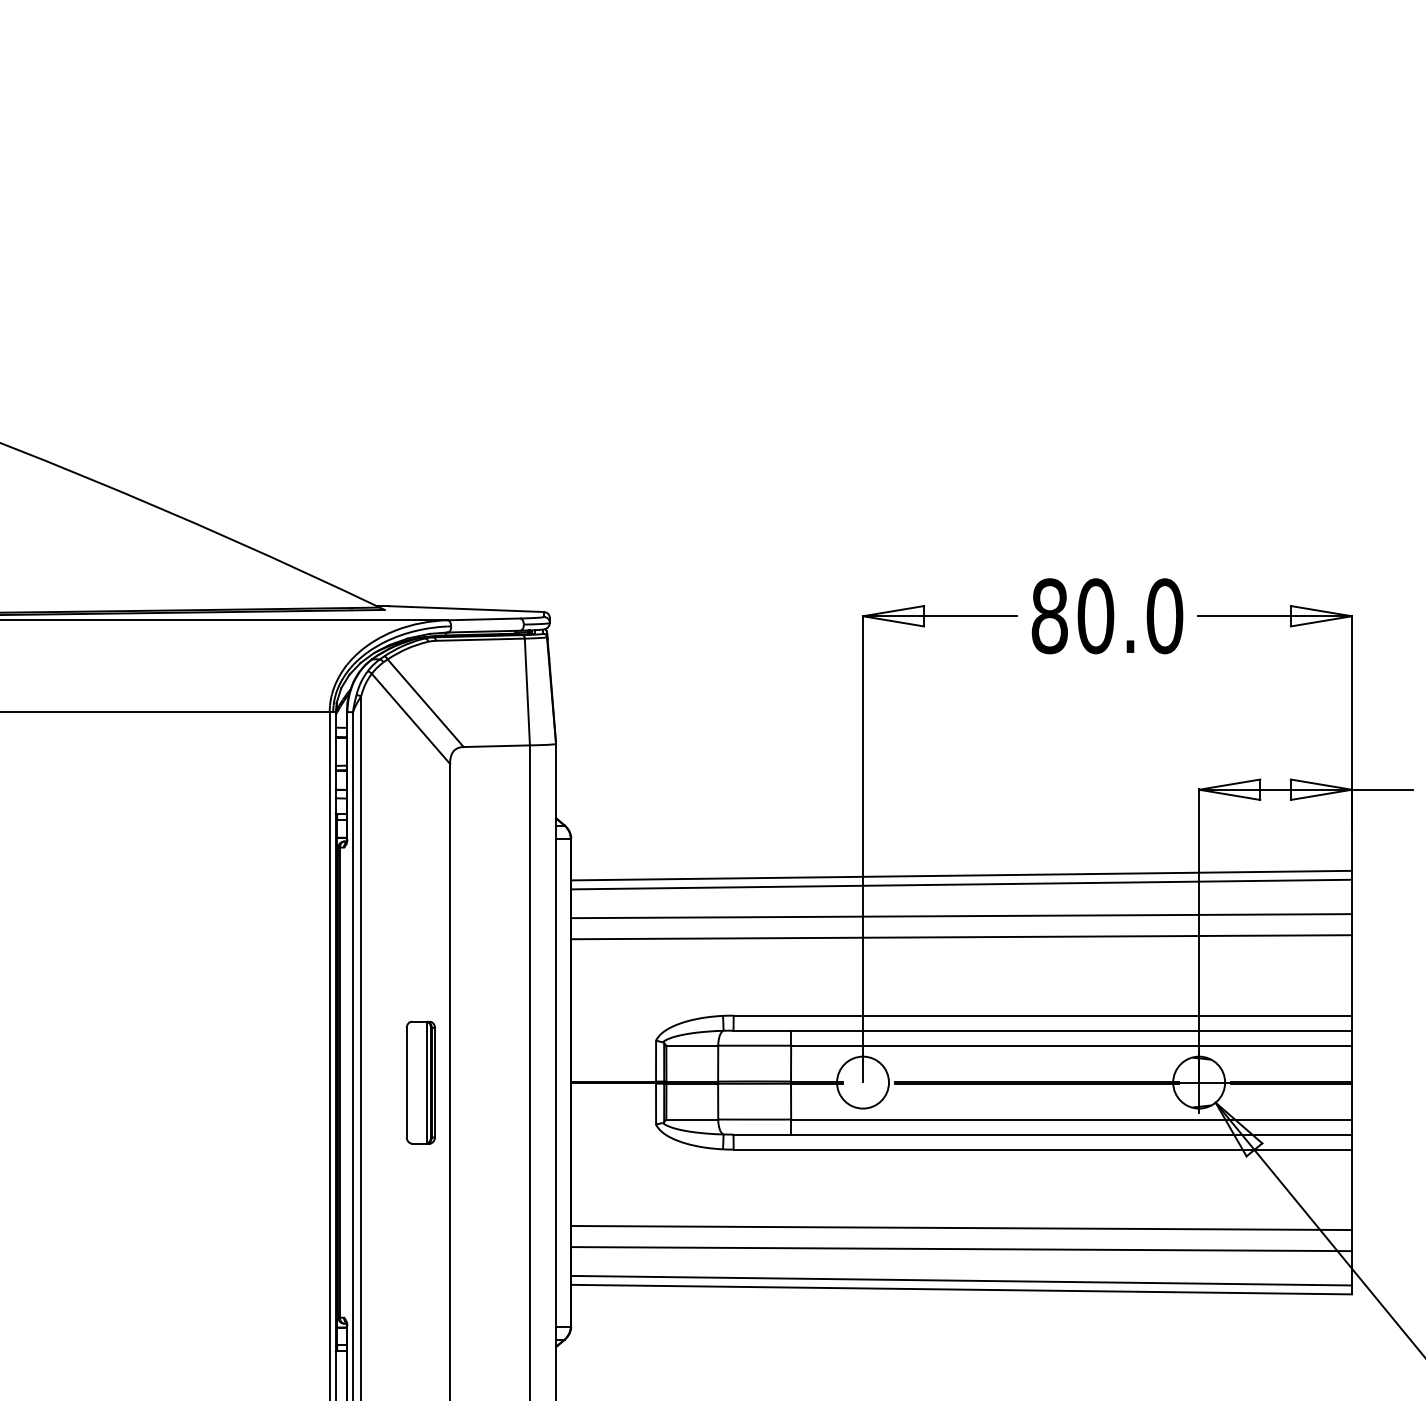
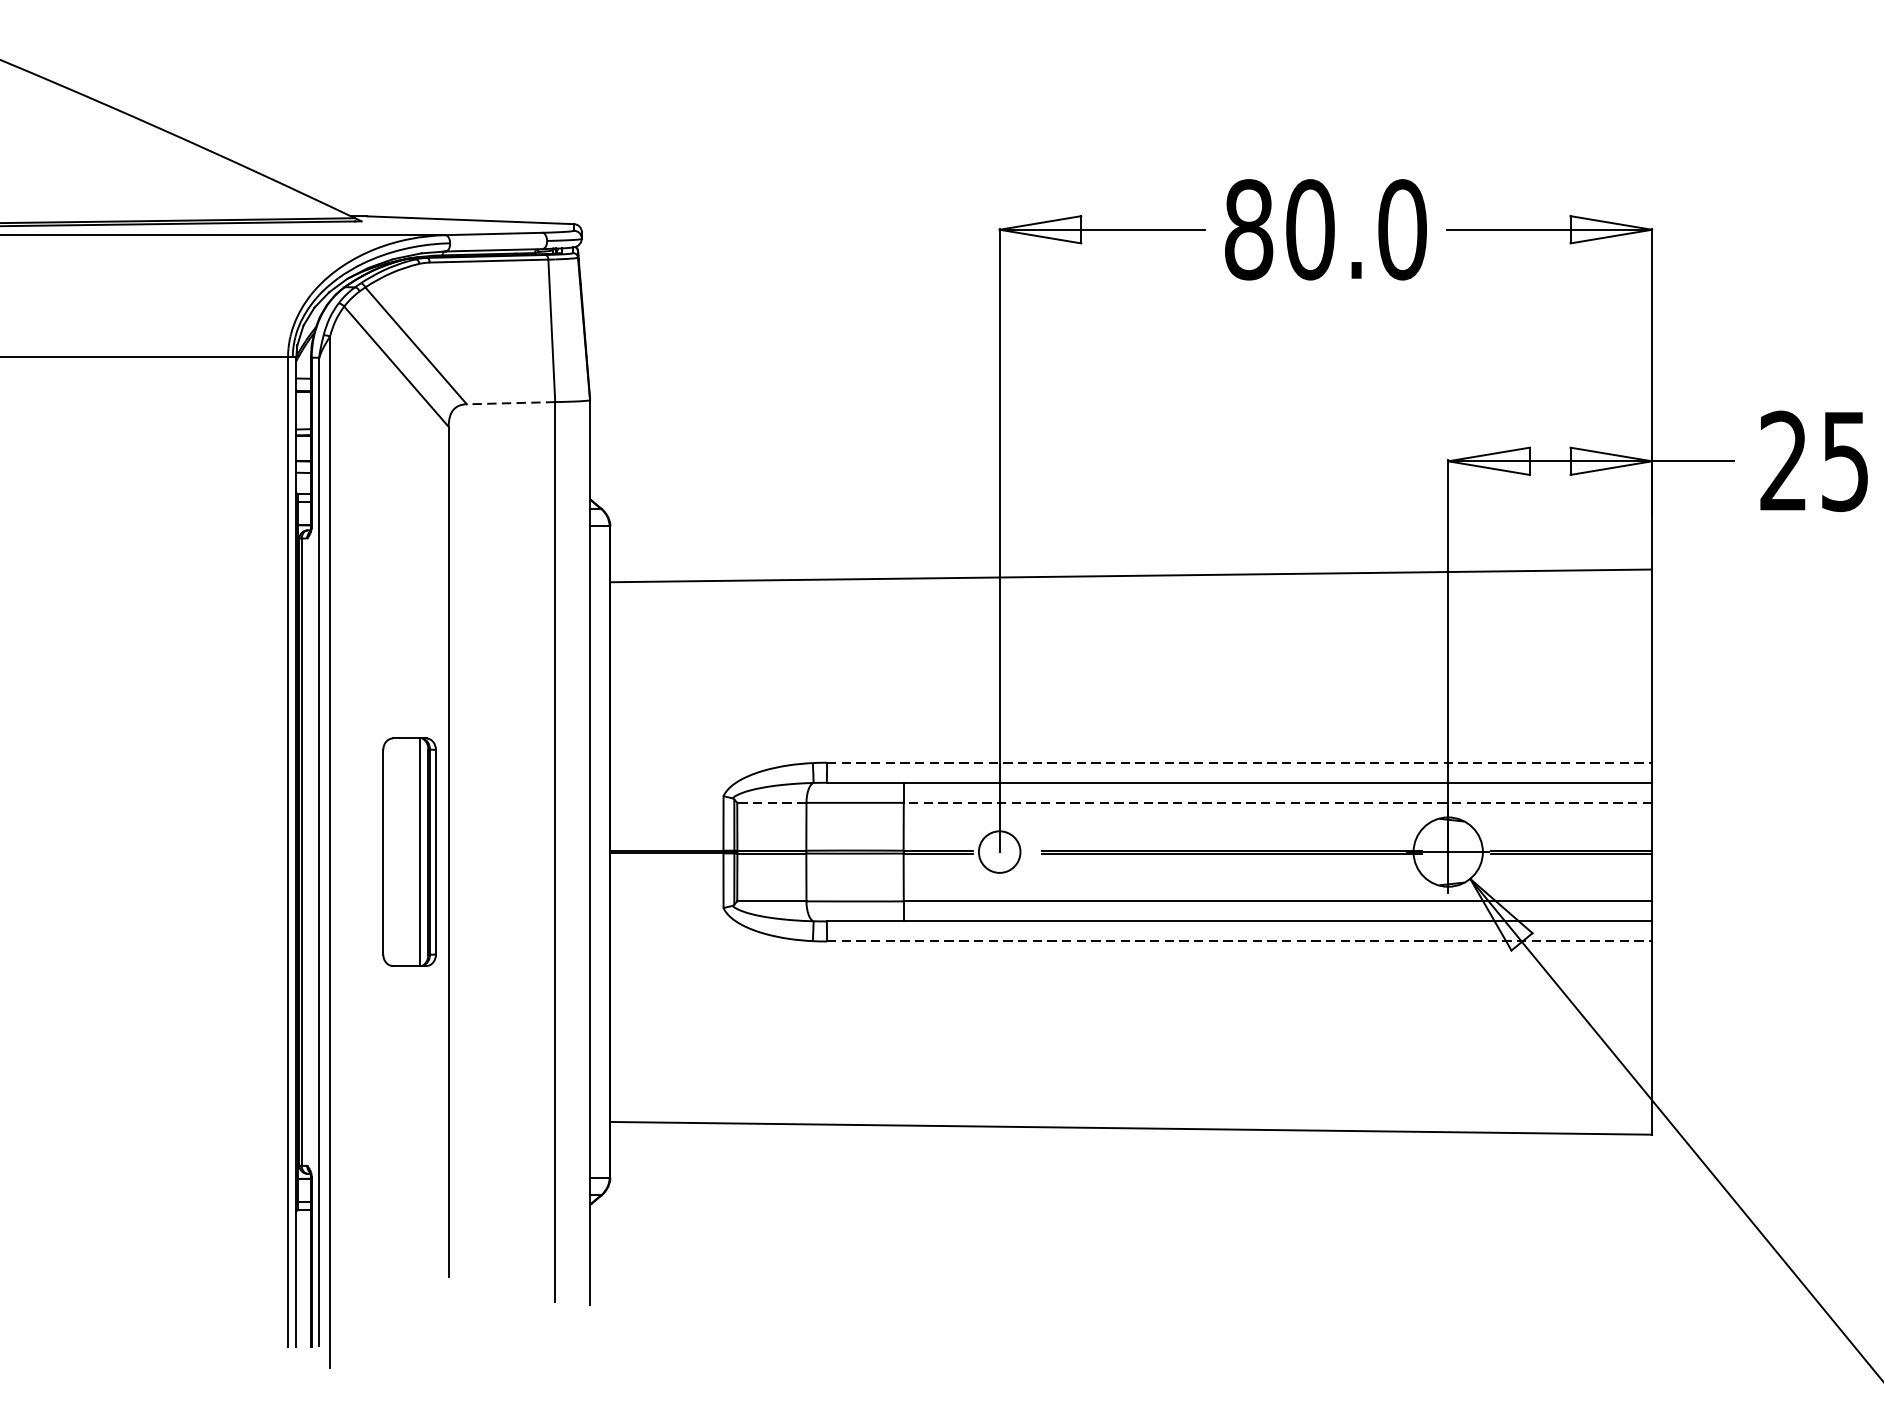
line: (496, 746) -> (510, 403), solid -> dashed
line: (961, 884) -> (1131, 587), removed
line: (961, 916) -> (1131, 630), removed
line: (961, 937) -> (1131, 658), removed
line: (1043, 1015) -> (1240, 762), solid -> dashed
line: (692, 1045) -> (772, 802), solid -> dashed
line: (1071, 1045) -> (1277, 802), solid -> dashed
part: (420, 1082) -> (409, 851), size x1.4
circle: (863, 1082) -> (1000, 851), size x0.6
line: (1043, 1149) -> (1240, 941), solid -> dashed
line: (961, 1228) -> (1131, 1046), removed
line: (961, 1249) -> (1131, 1074), removed
line: (961, 1280) -> (1131, 1116), removed

